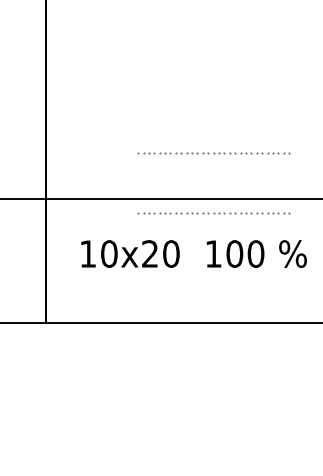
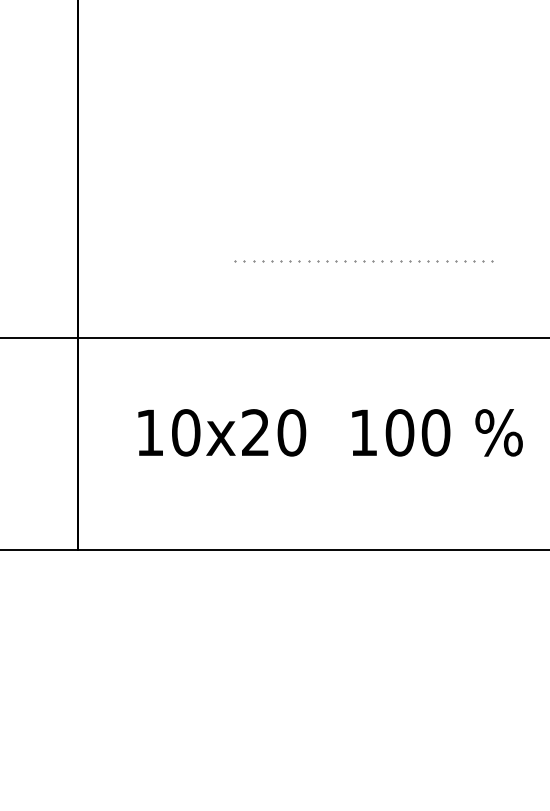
part: (213, 213) -> (363, 363), removed

